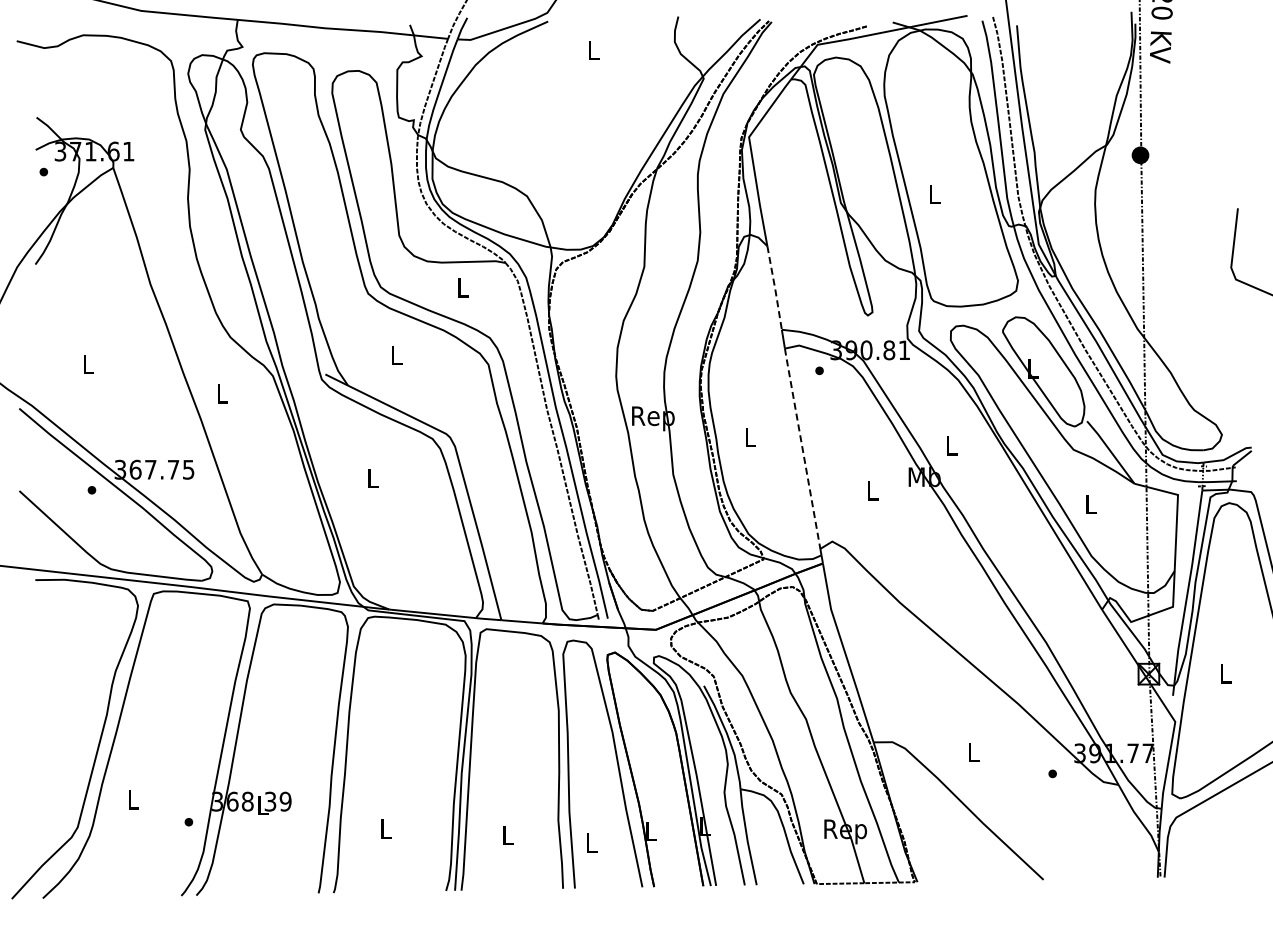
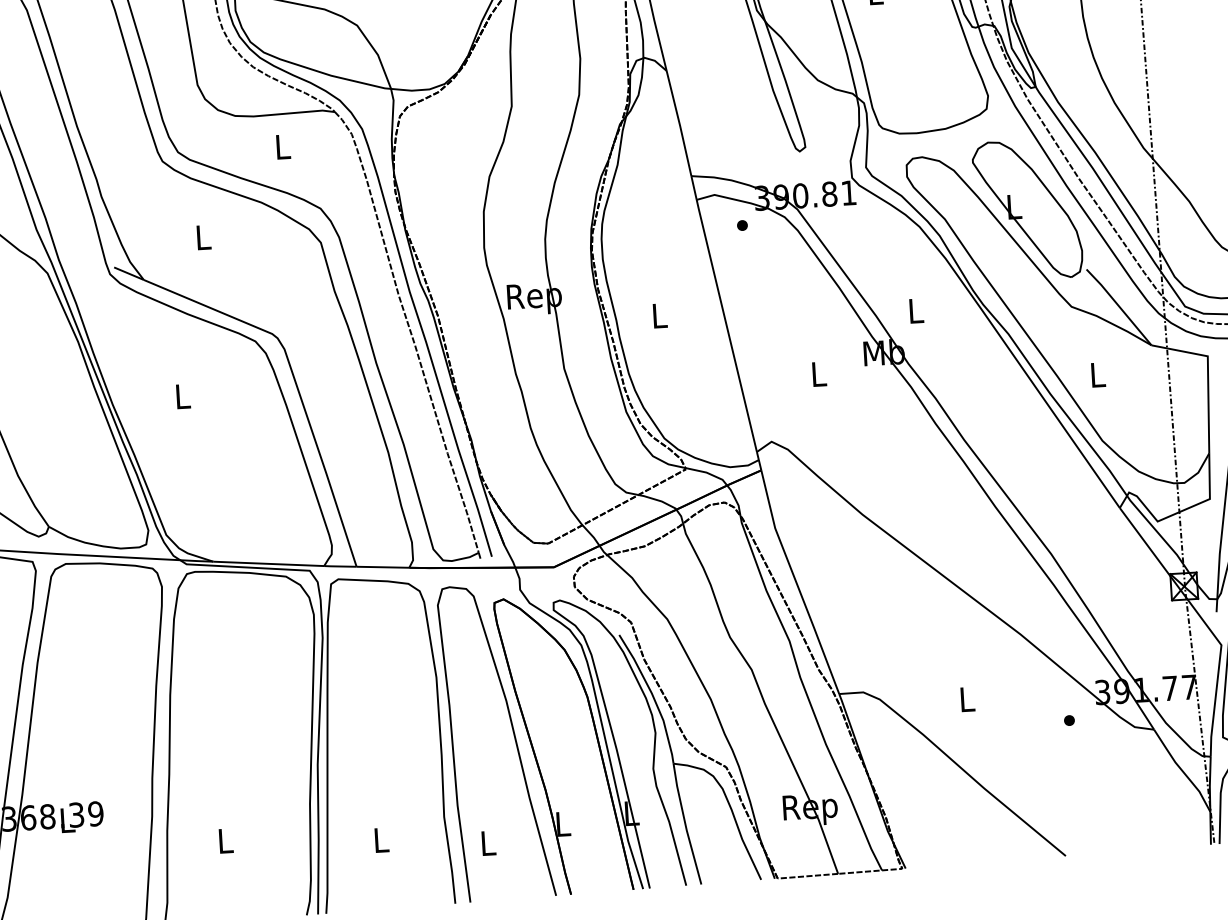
line: (775, 289) -> (680, 125), dashed -> solid
line: (802, 448) -> (726, 325), dashed -> solid

